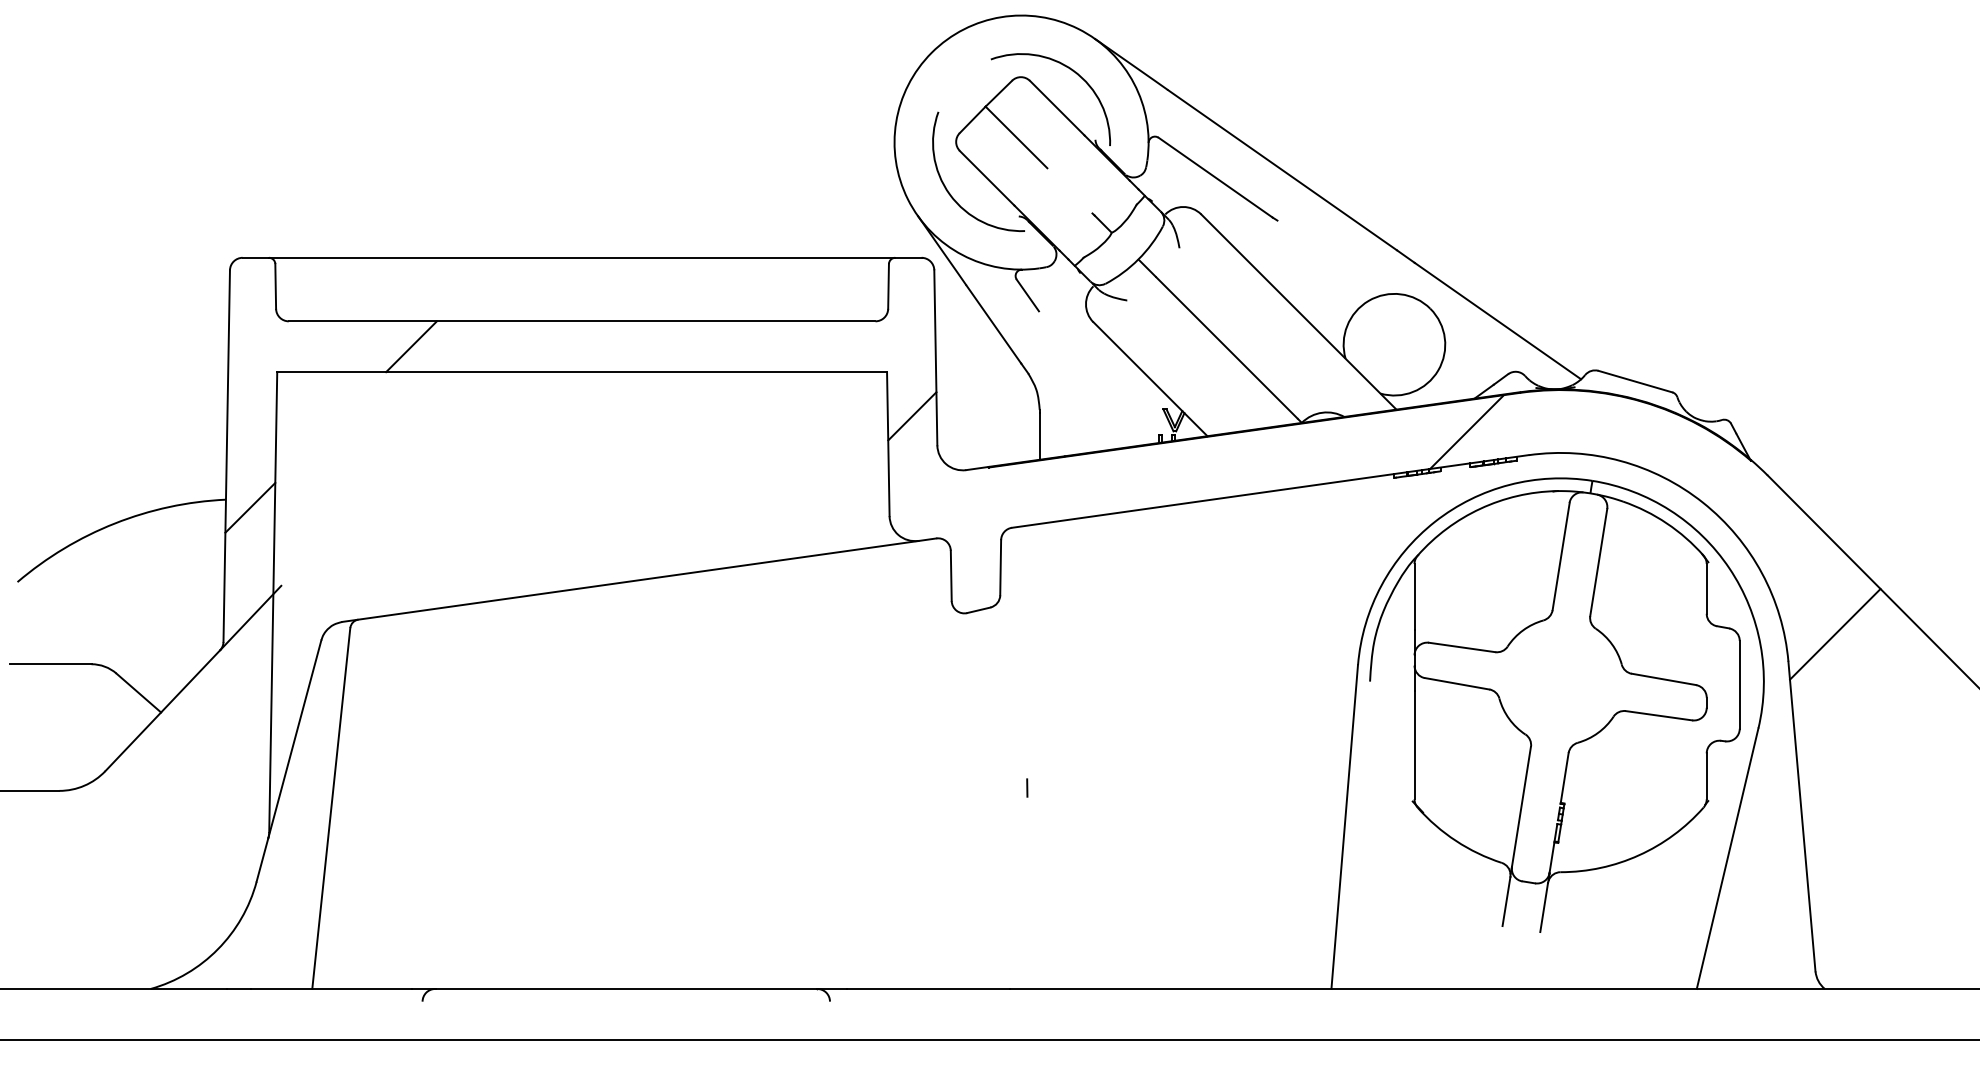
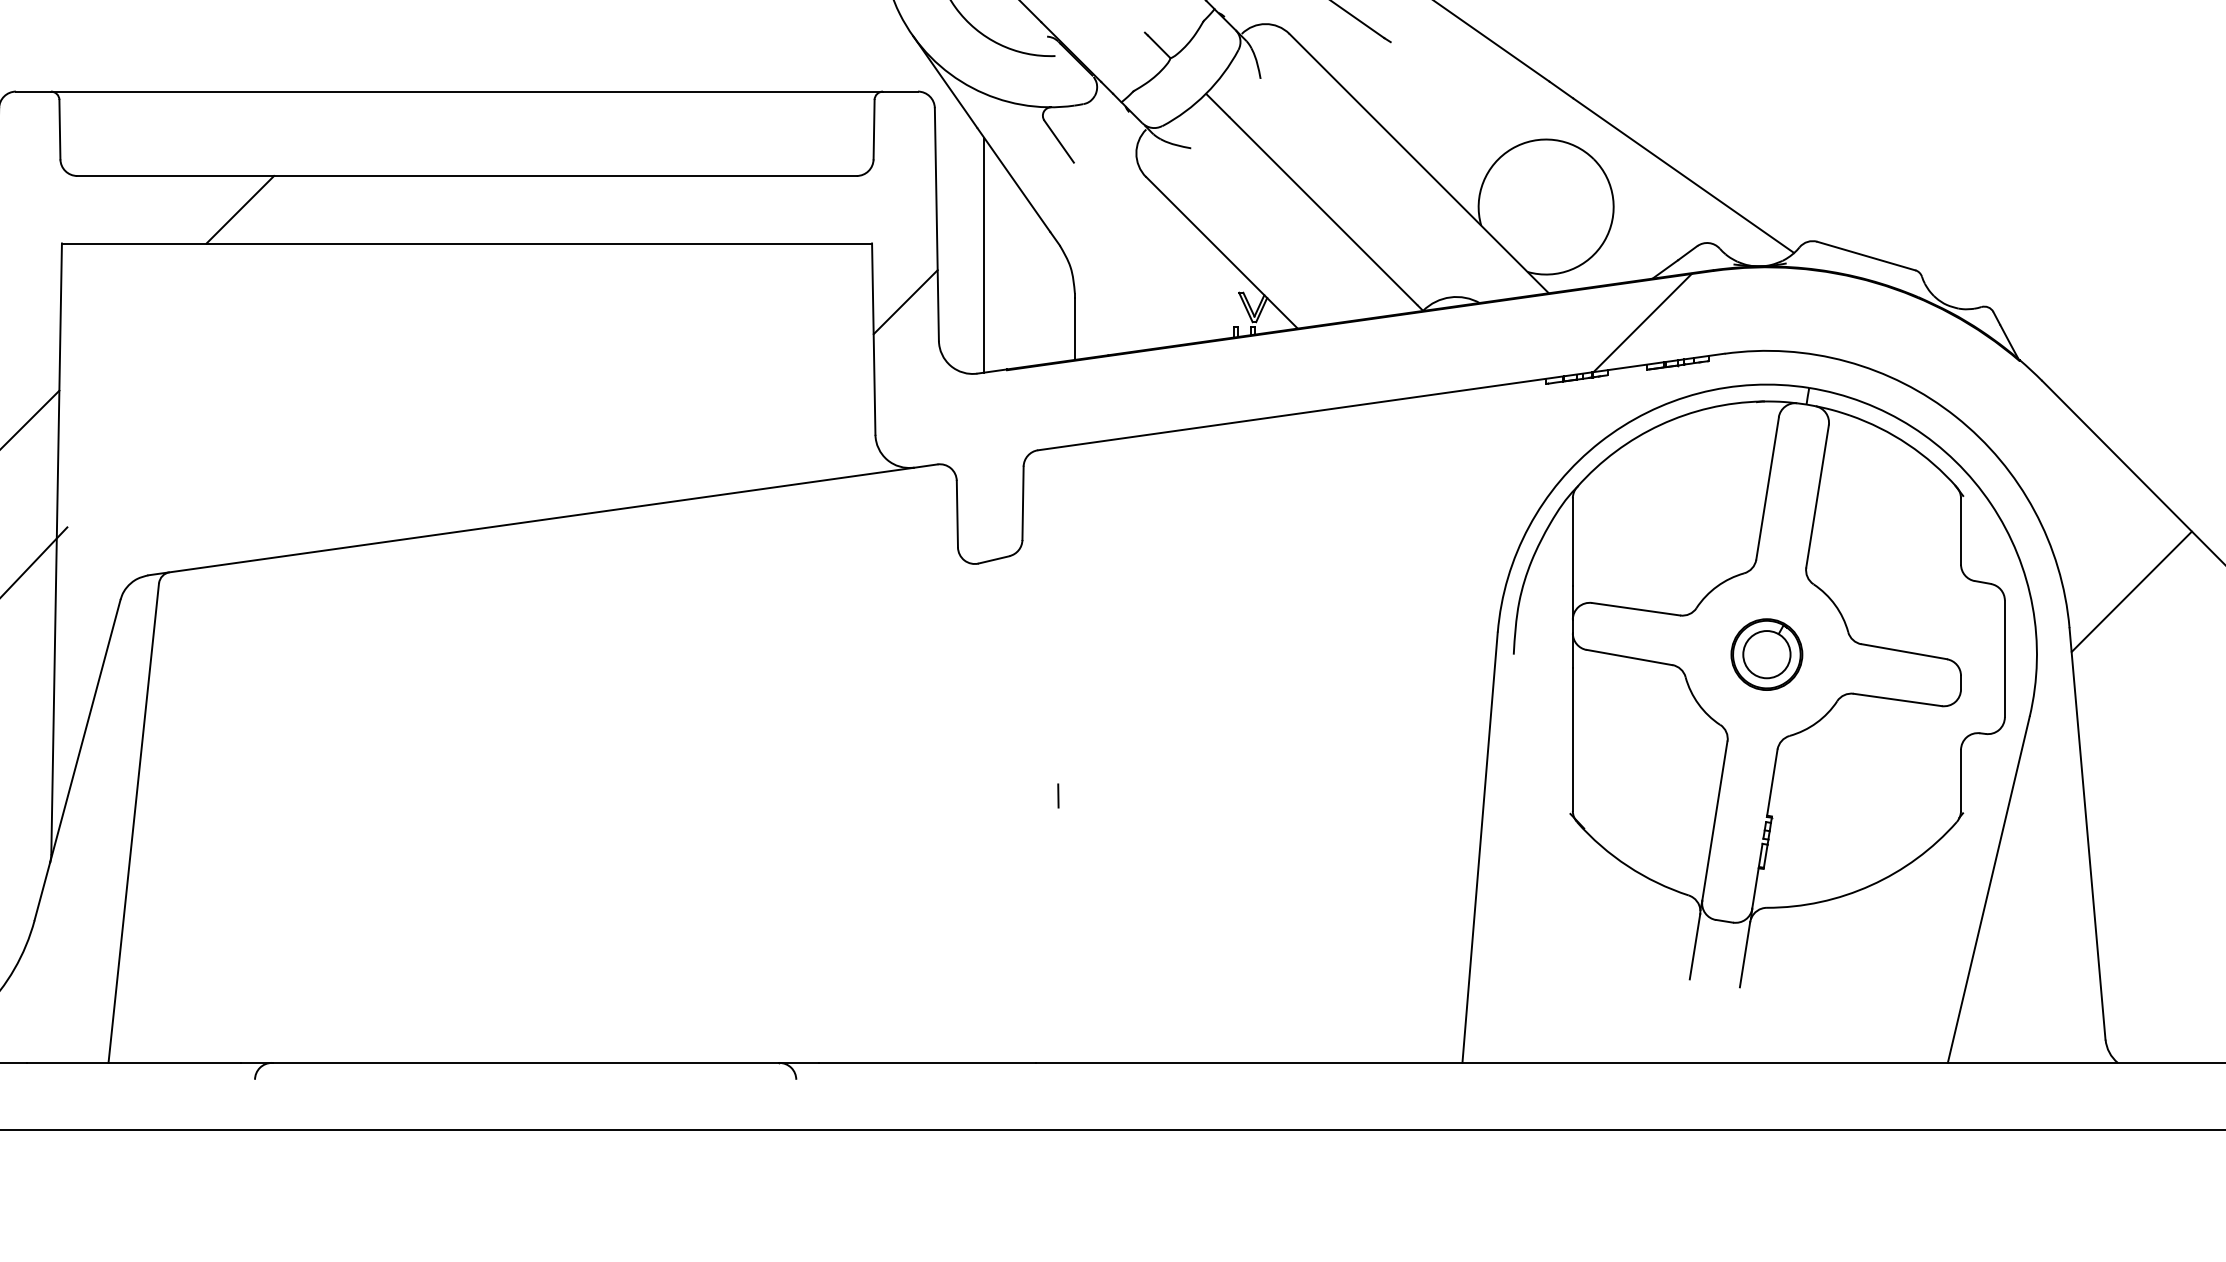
line: (971, 380) -> (984, 254), added
part: (1560, 681) -> (1766, 654), added

